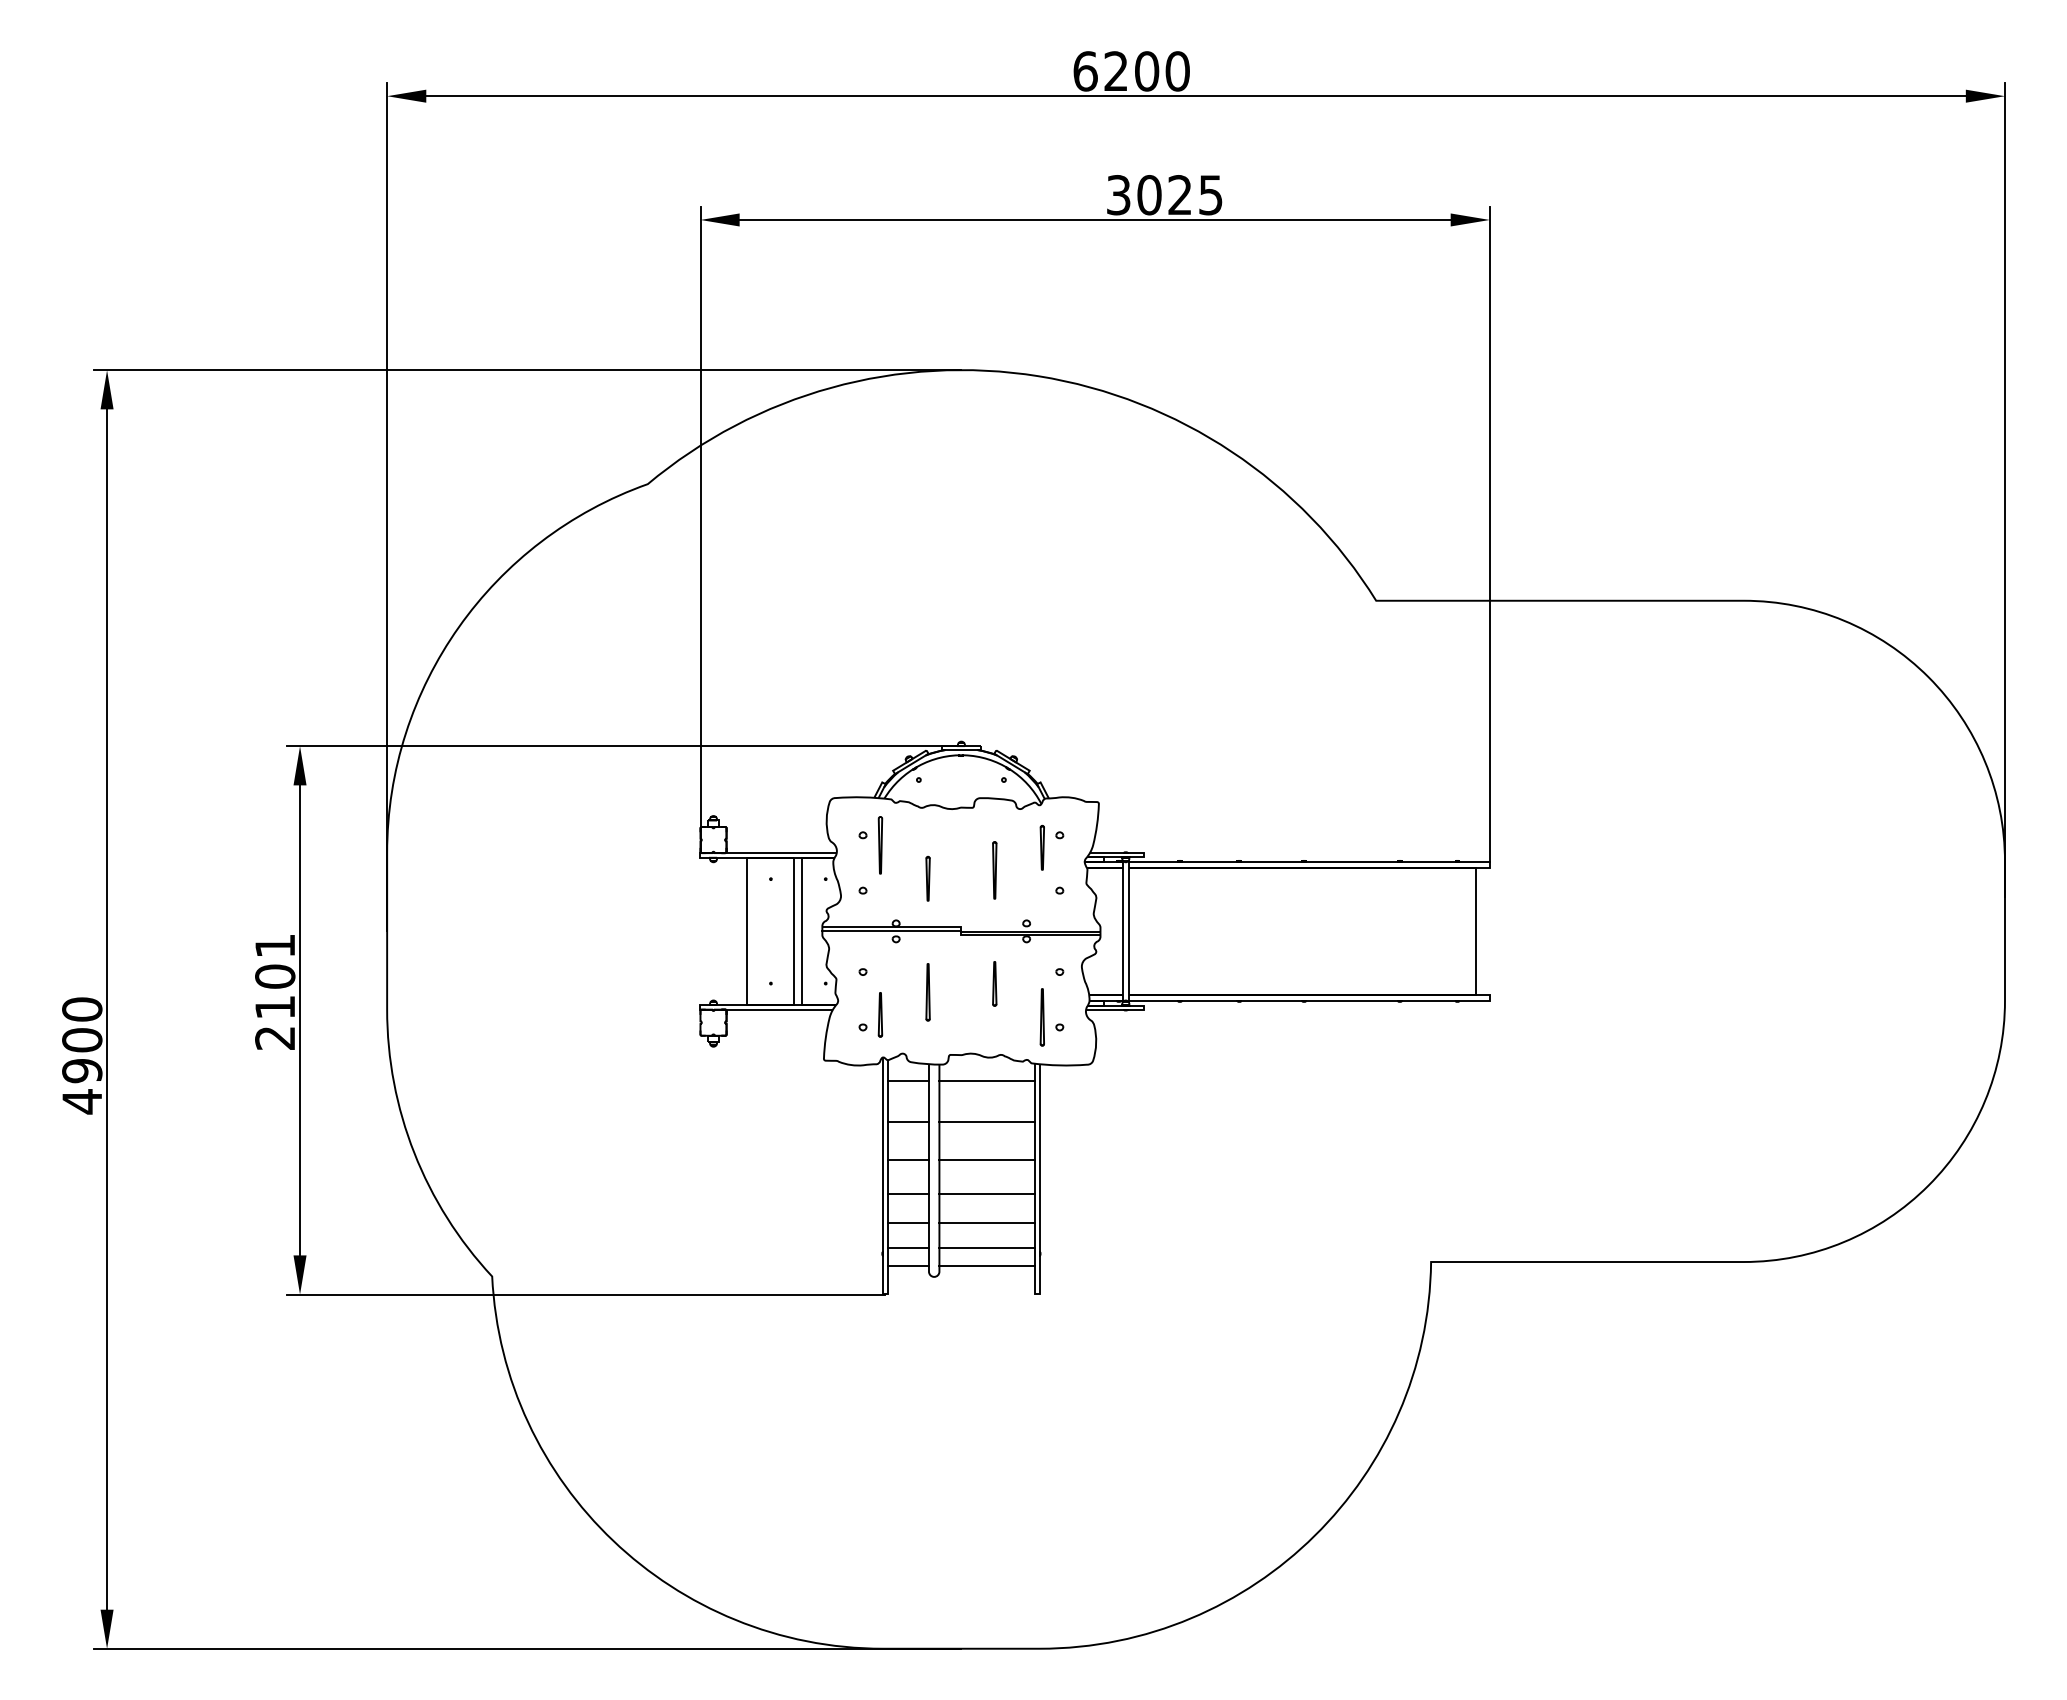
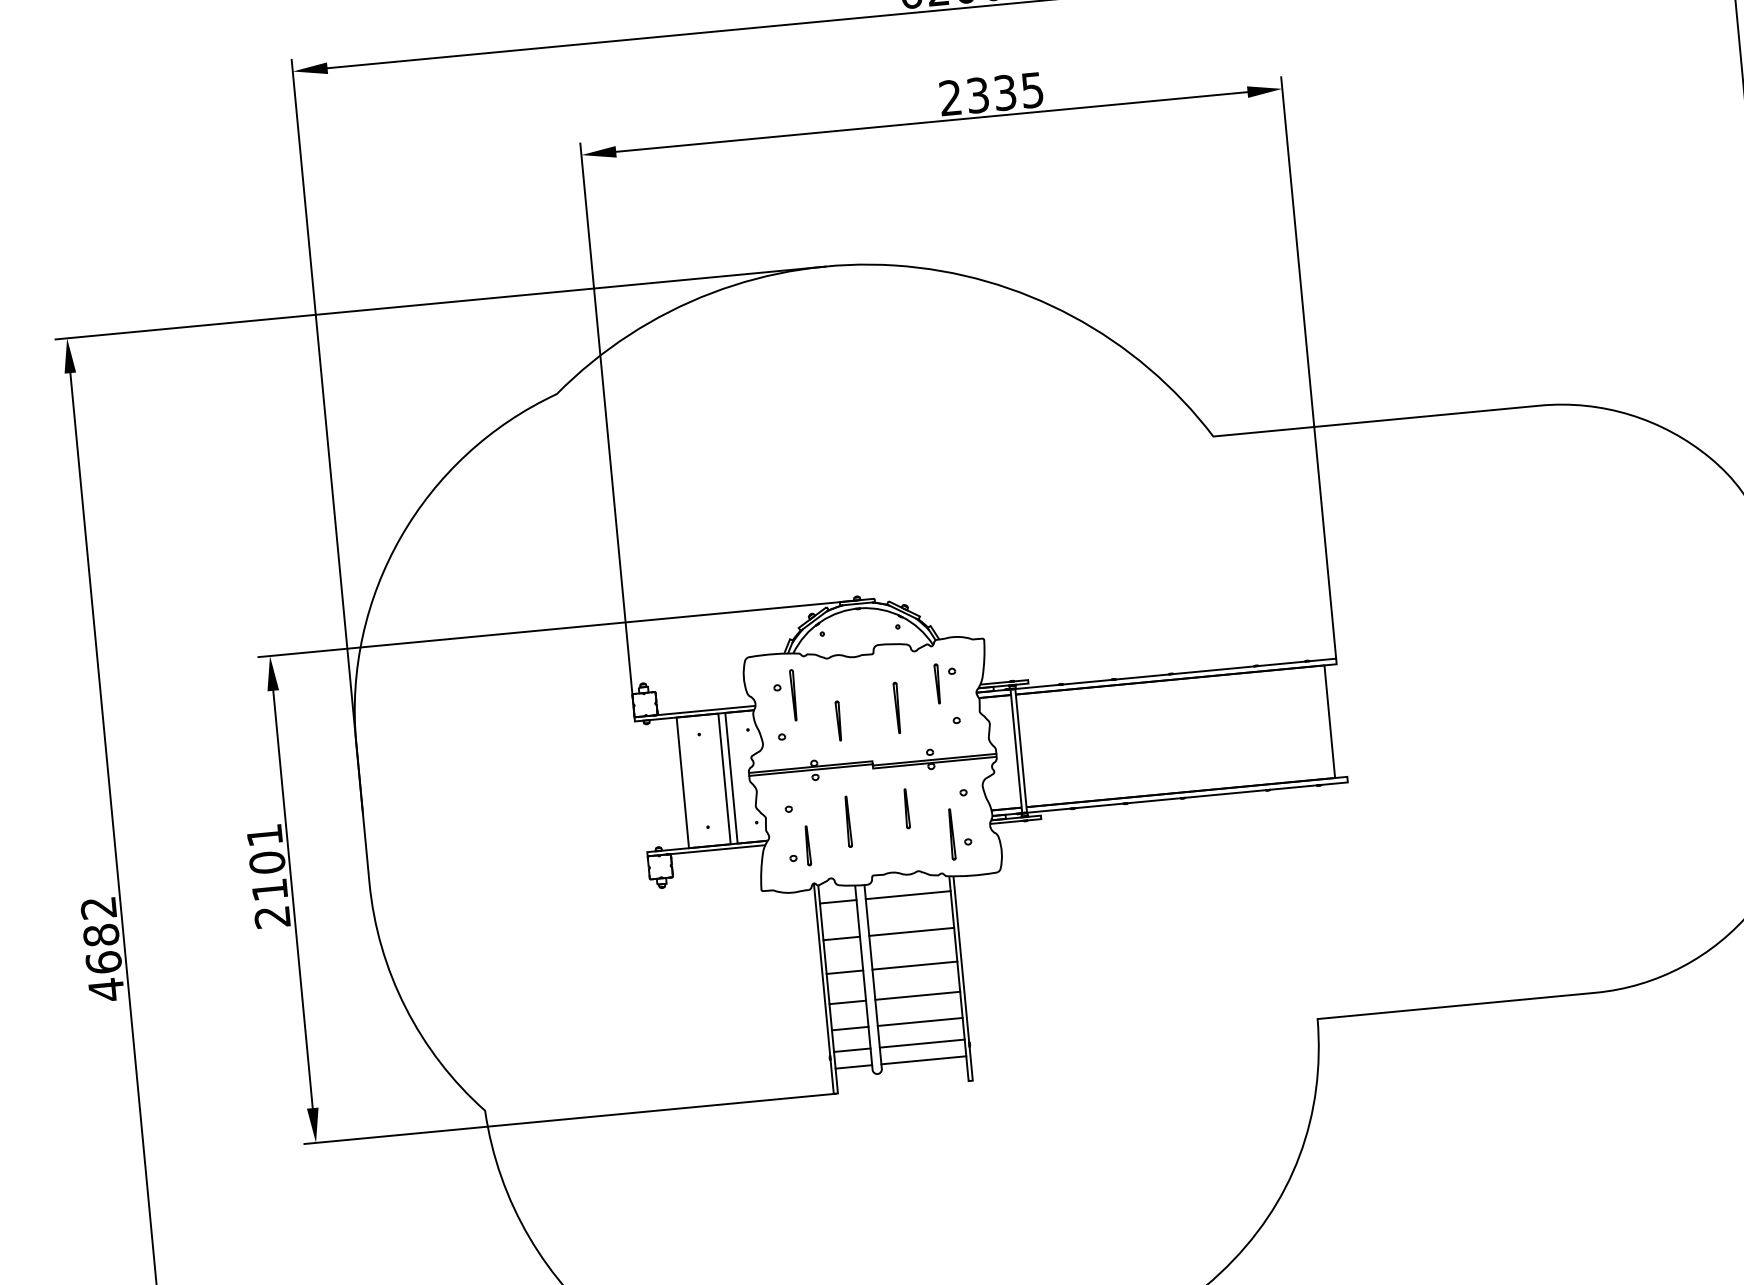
text: (1149, 195) -> (978, 95), 3025 -> 2335
text: (82, 1040) -> (101, 935), 4900 -> 4682

